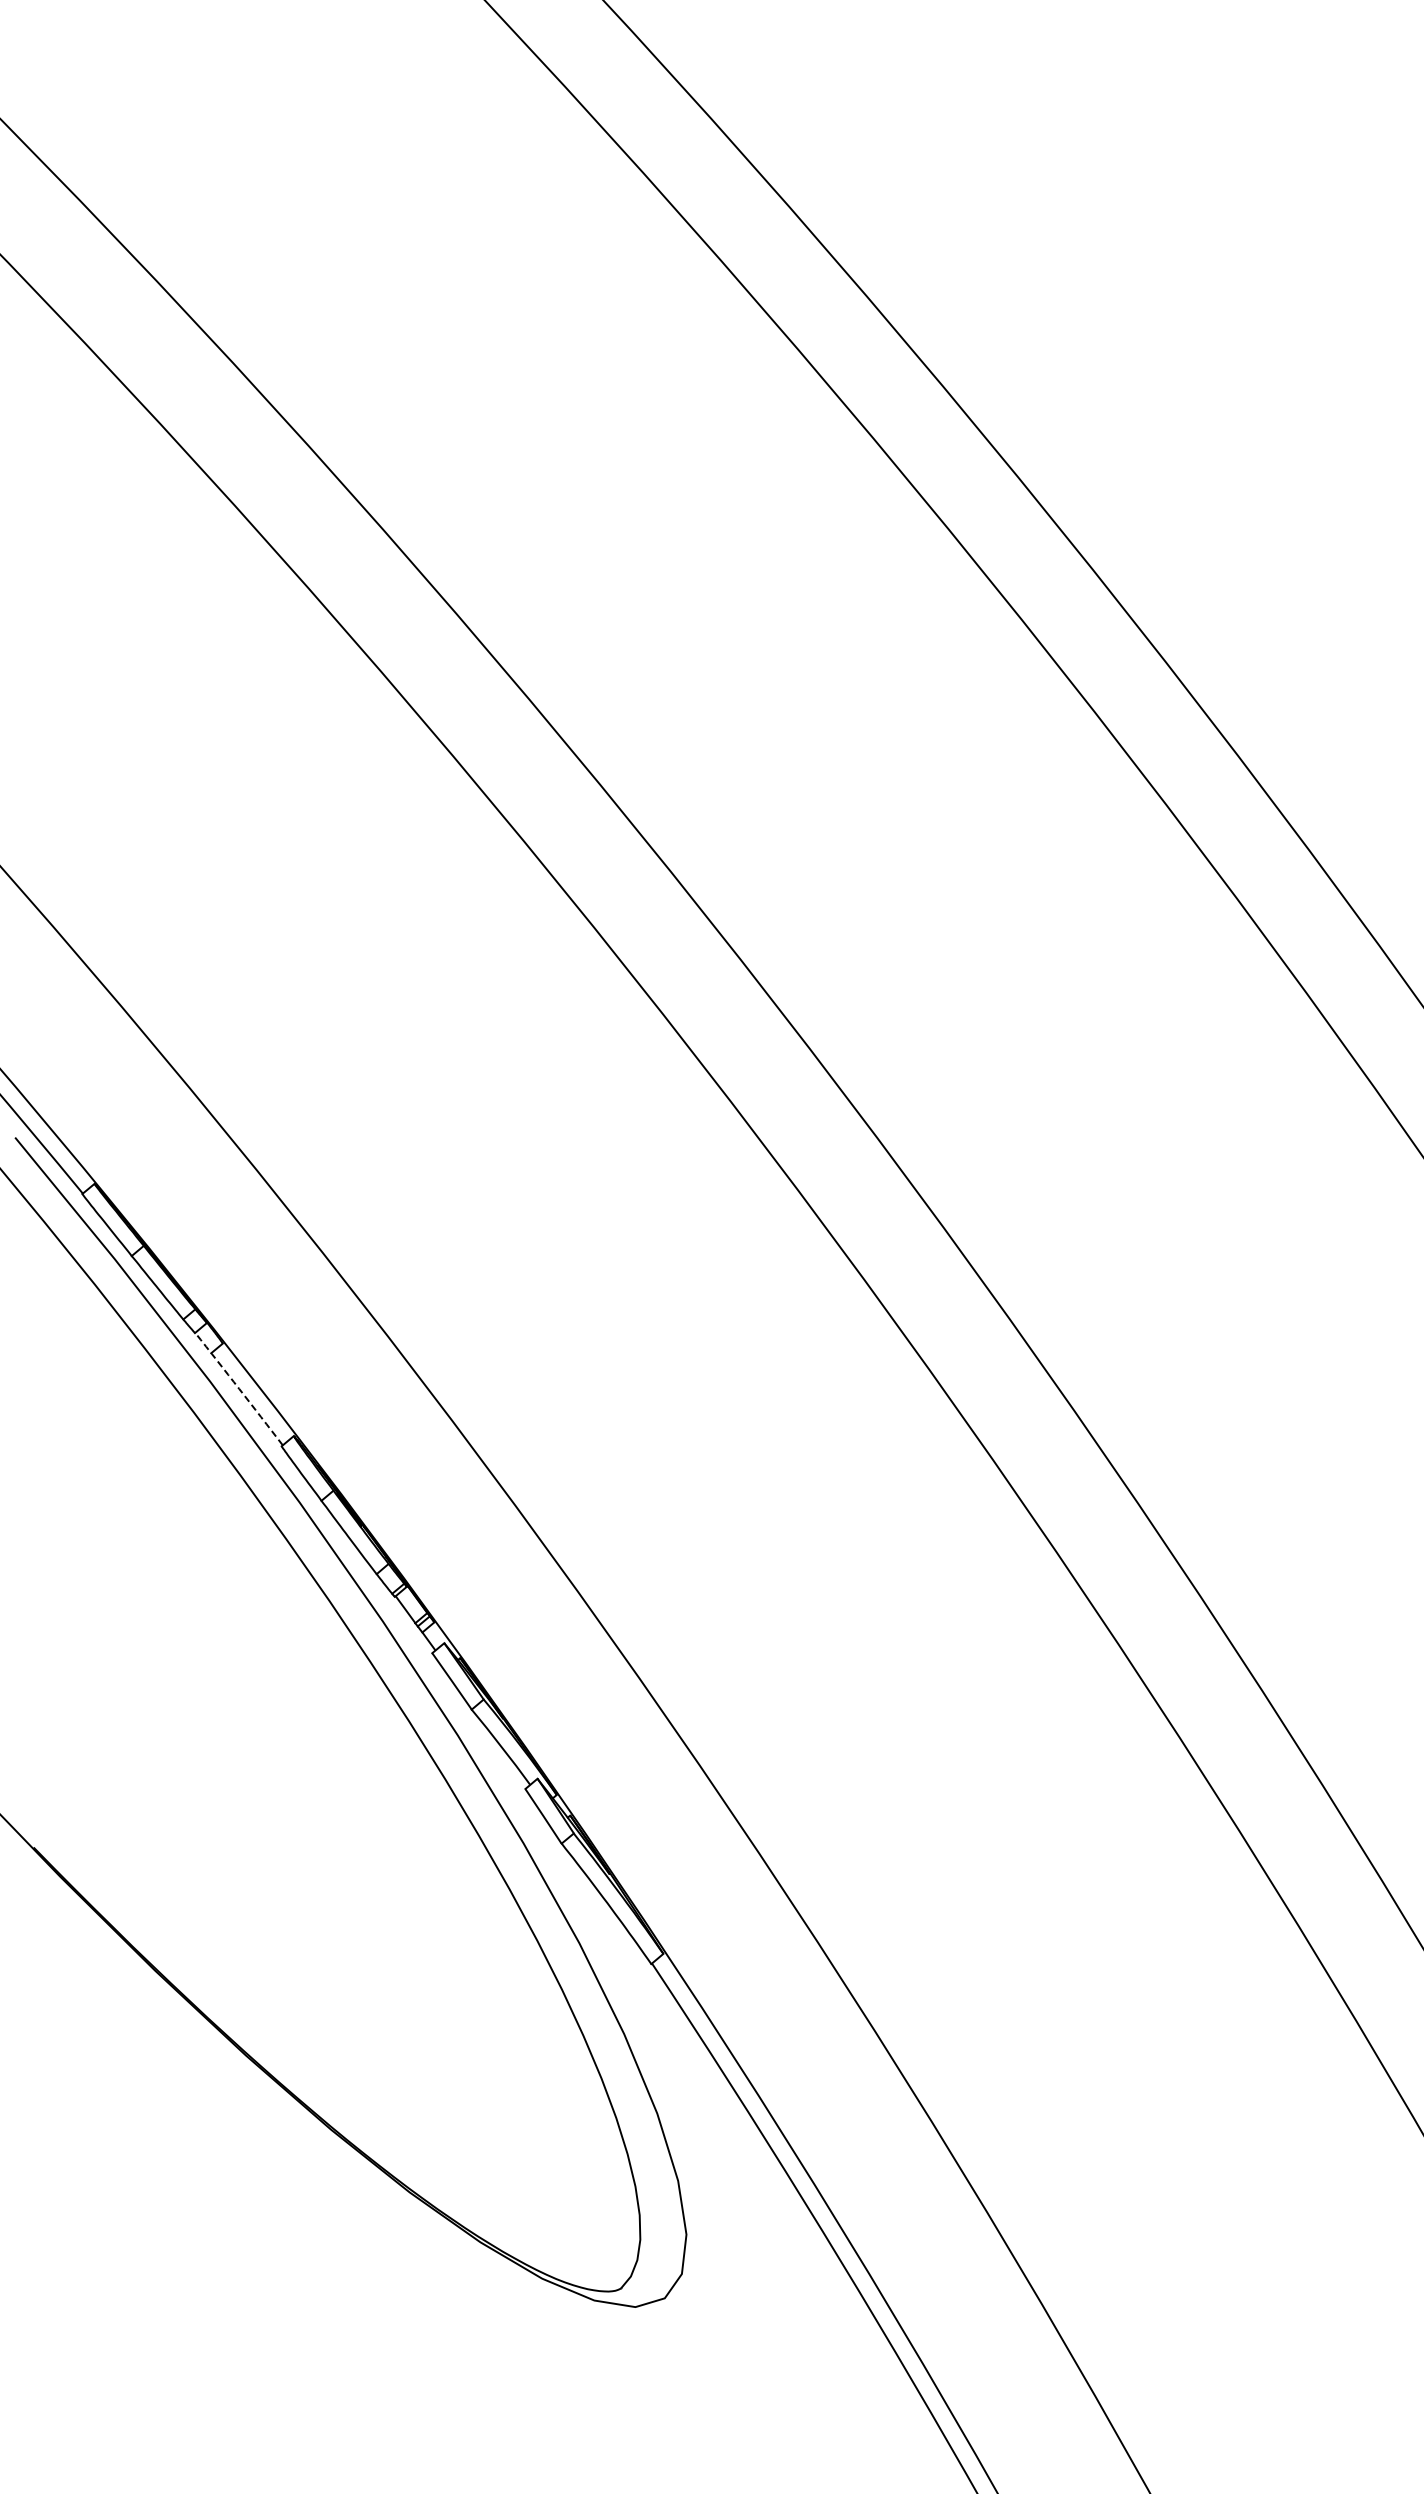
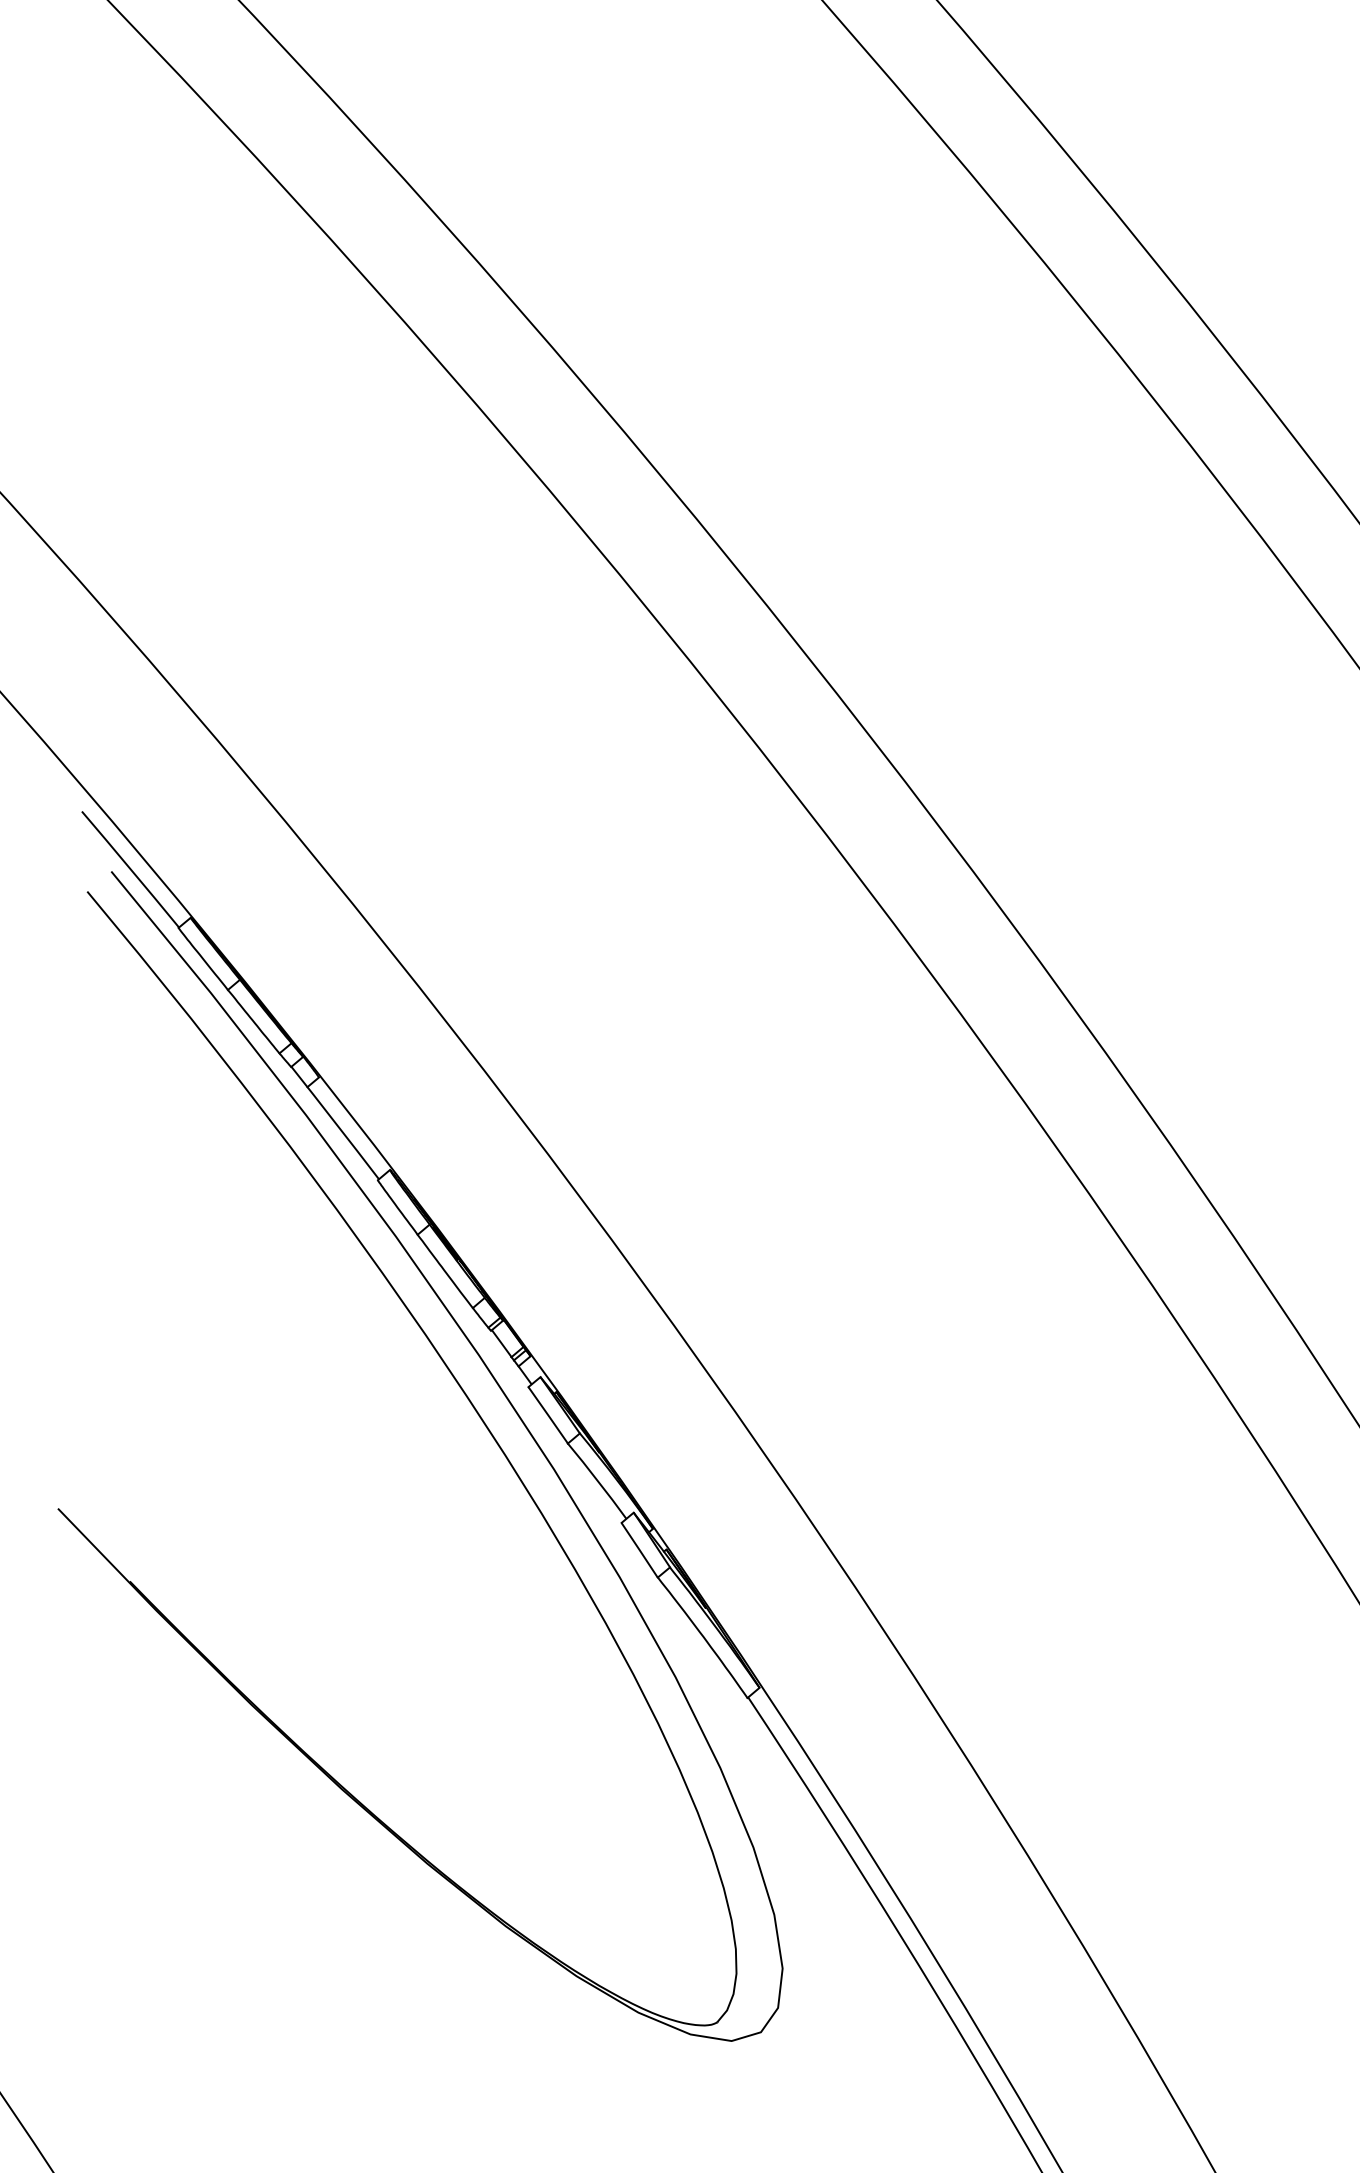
arc: (239, 1388) -> (335, 1122), dashed -> solid

